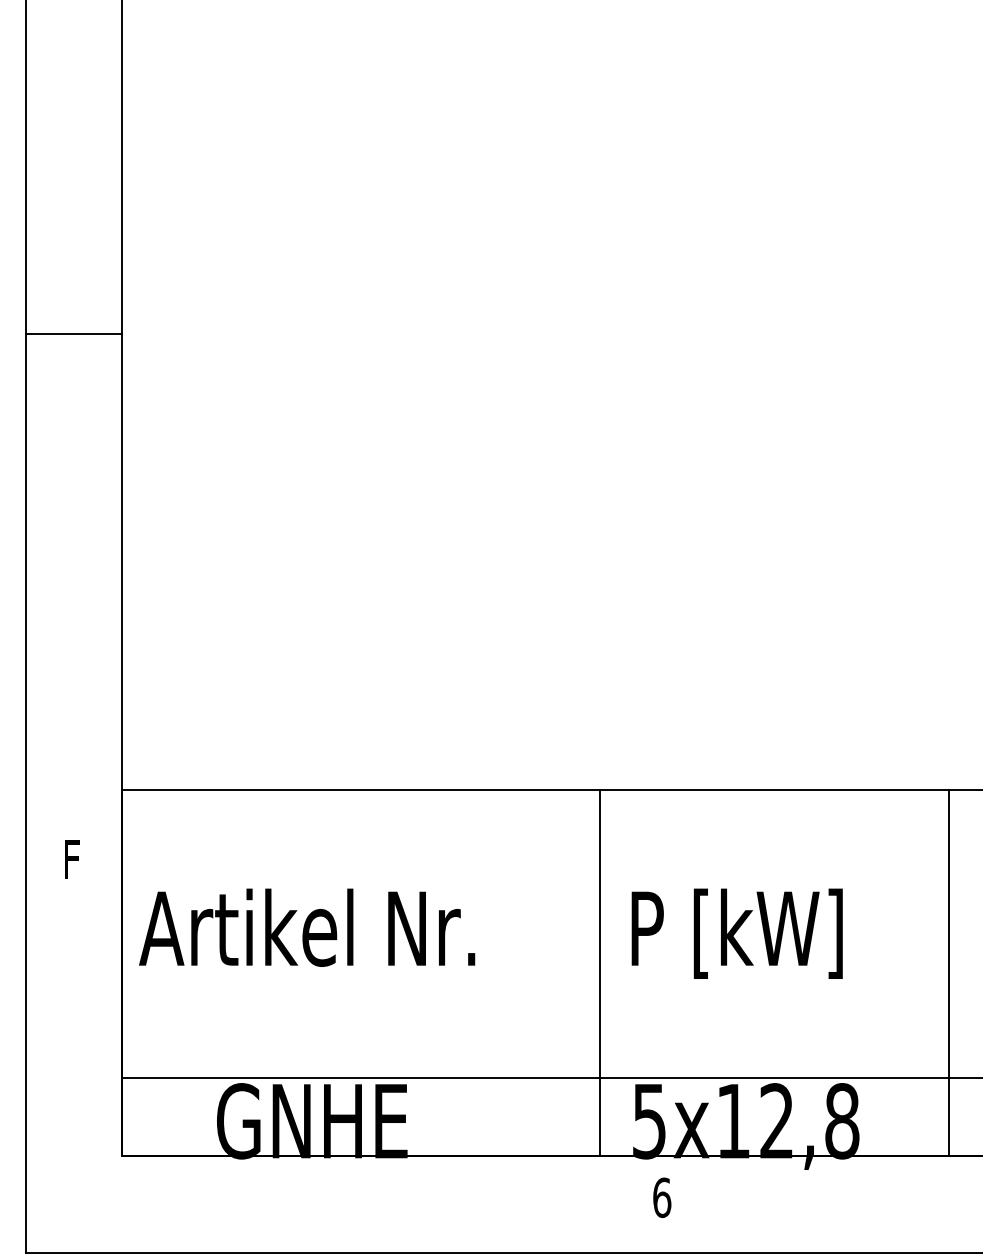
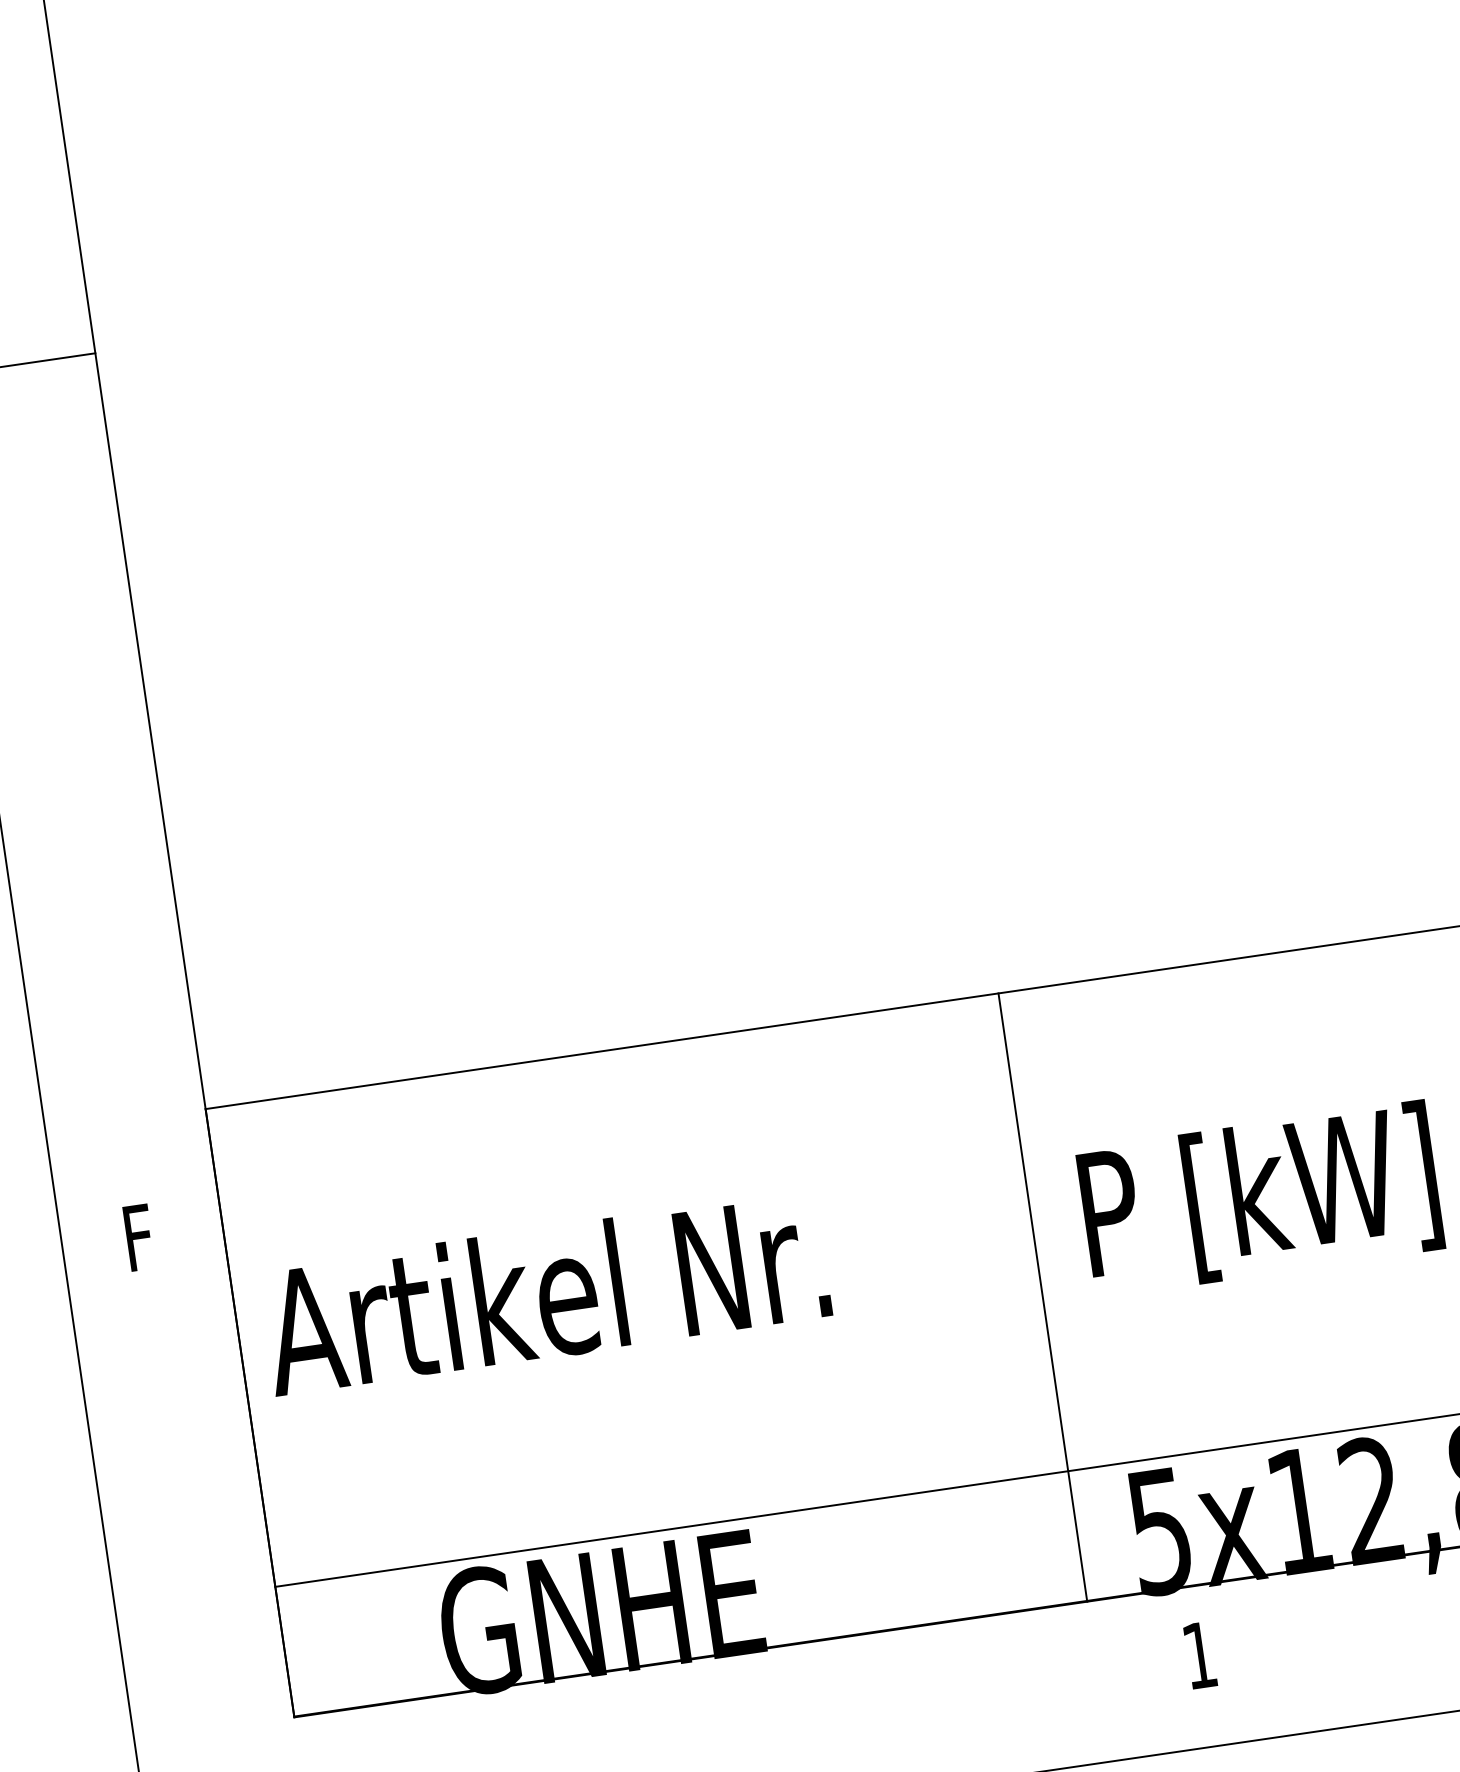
text: (662, 1197) -> (1200, 1654), 6 -> 1

